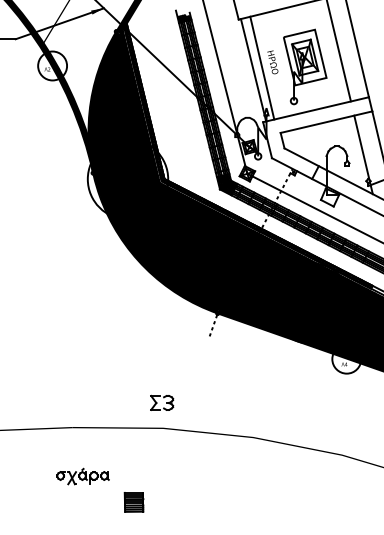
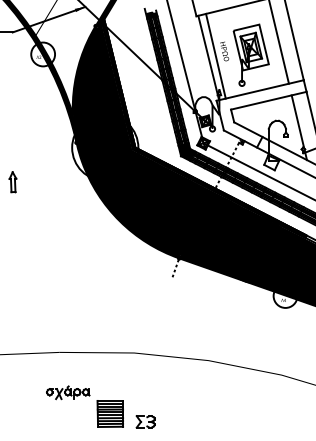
part: (15, 220) -> (12, 181), added
part: (162, 402) -> (146, 421), moved
part: (133, 502) -> (109, 414), size x1.67

